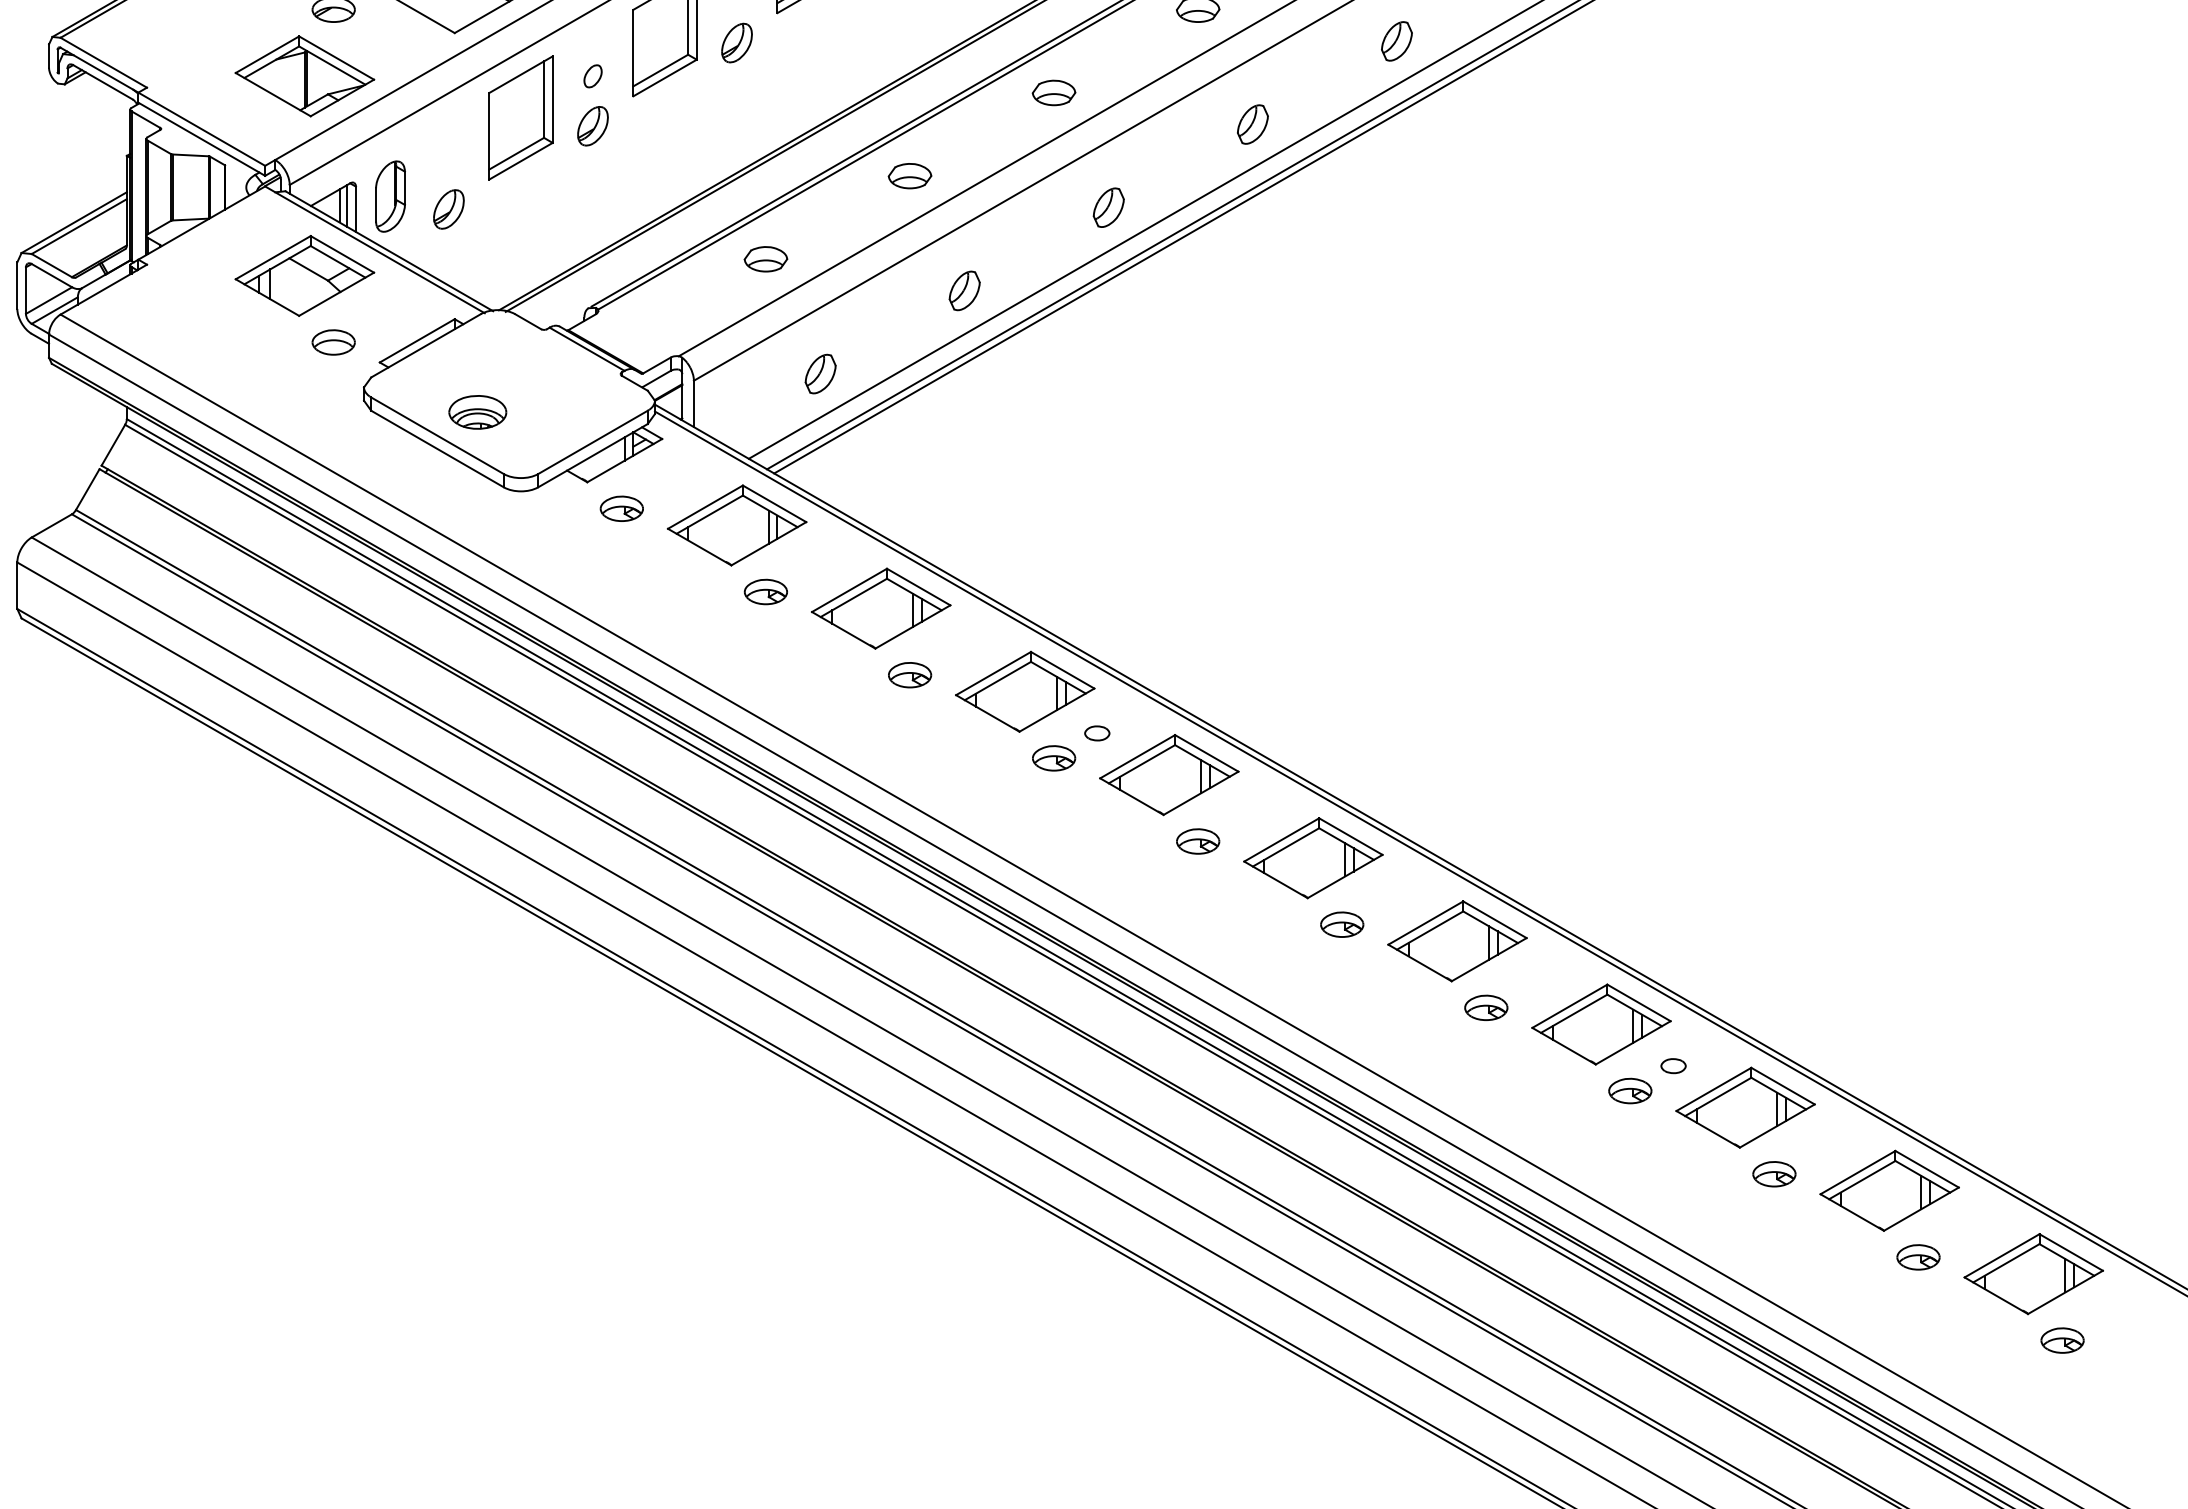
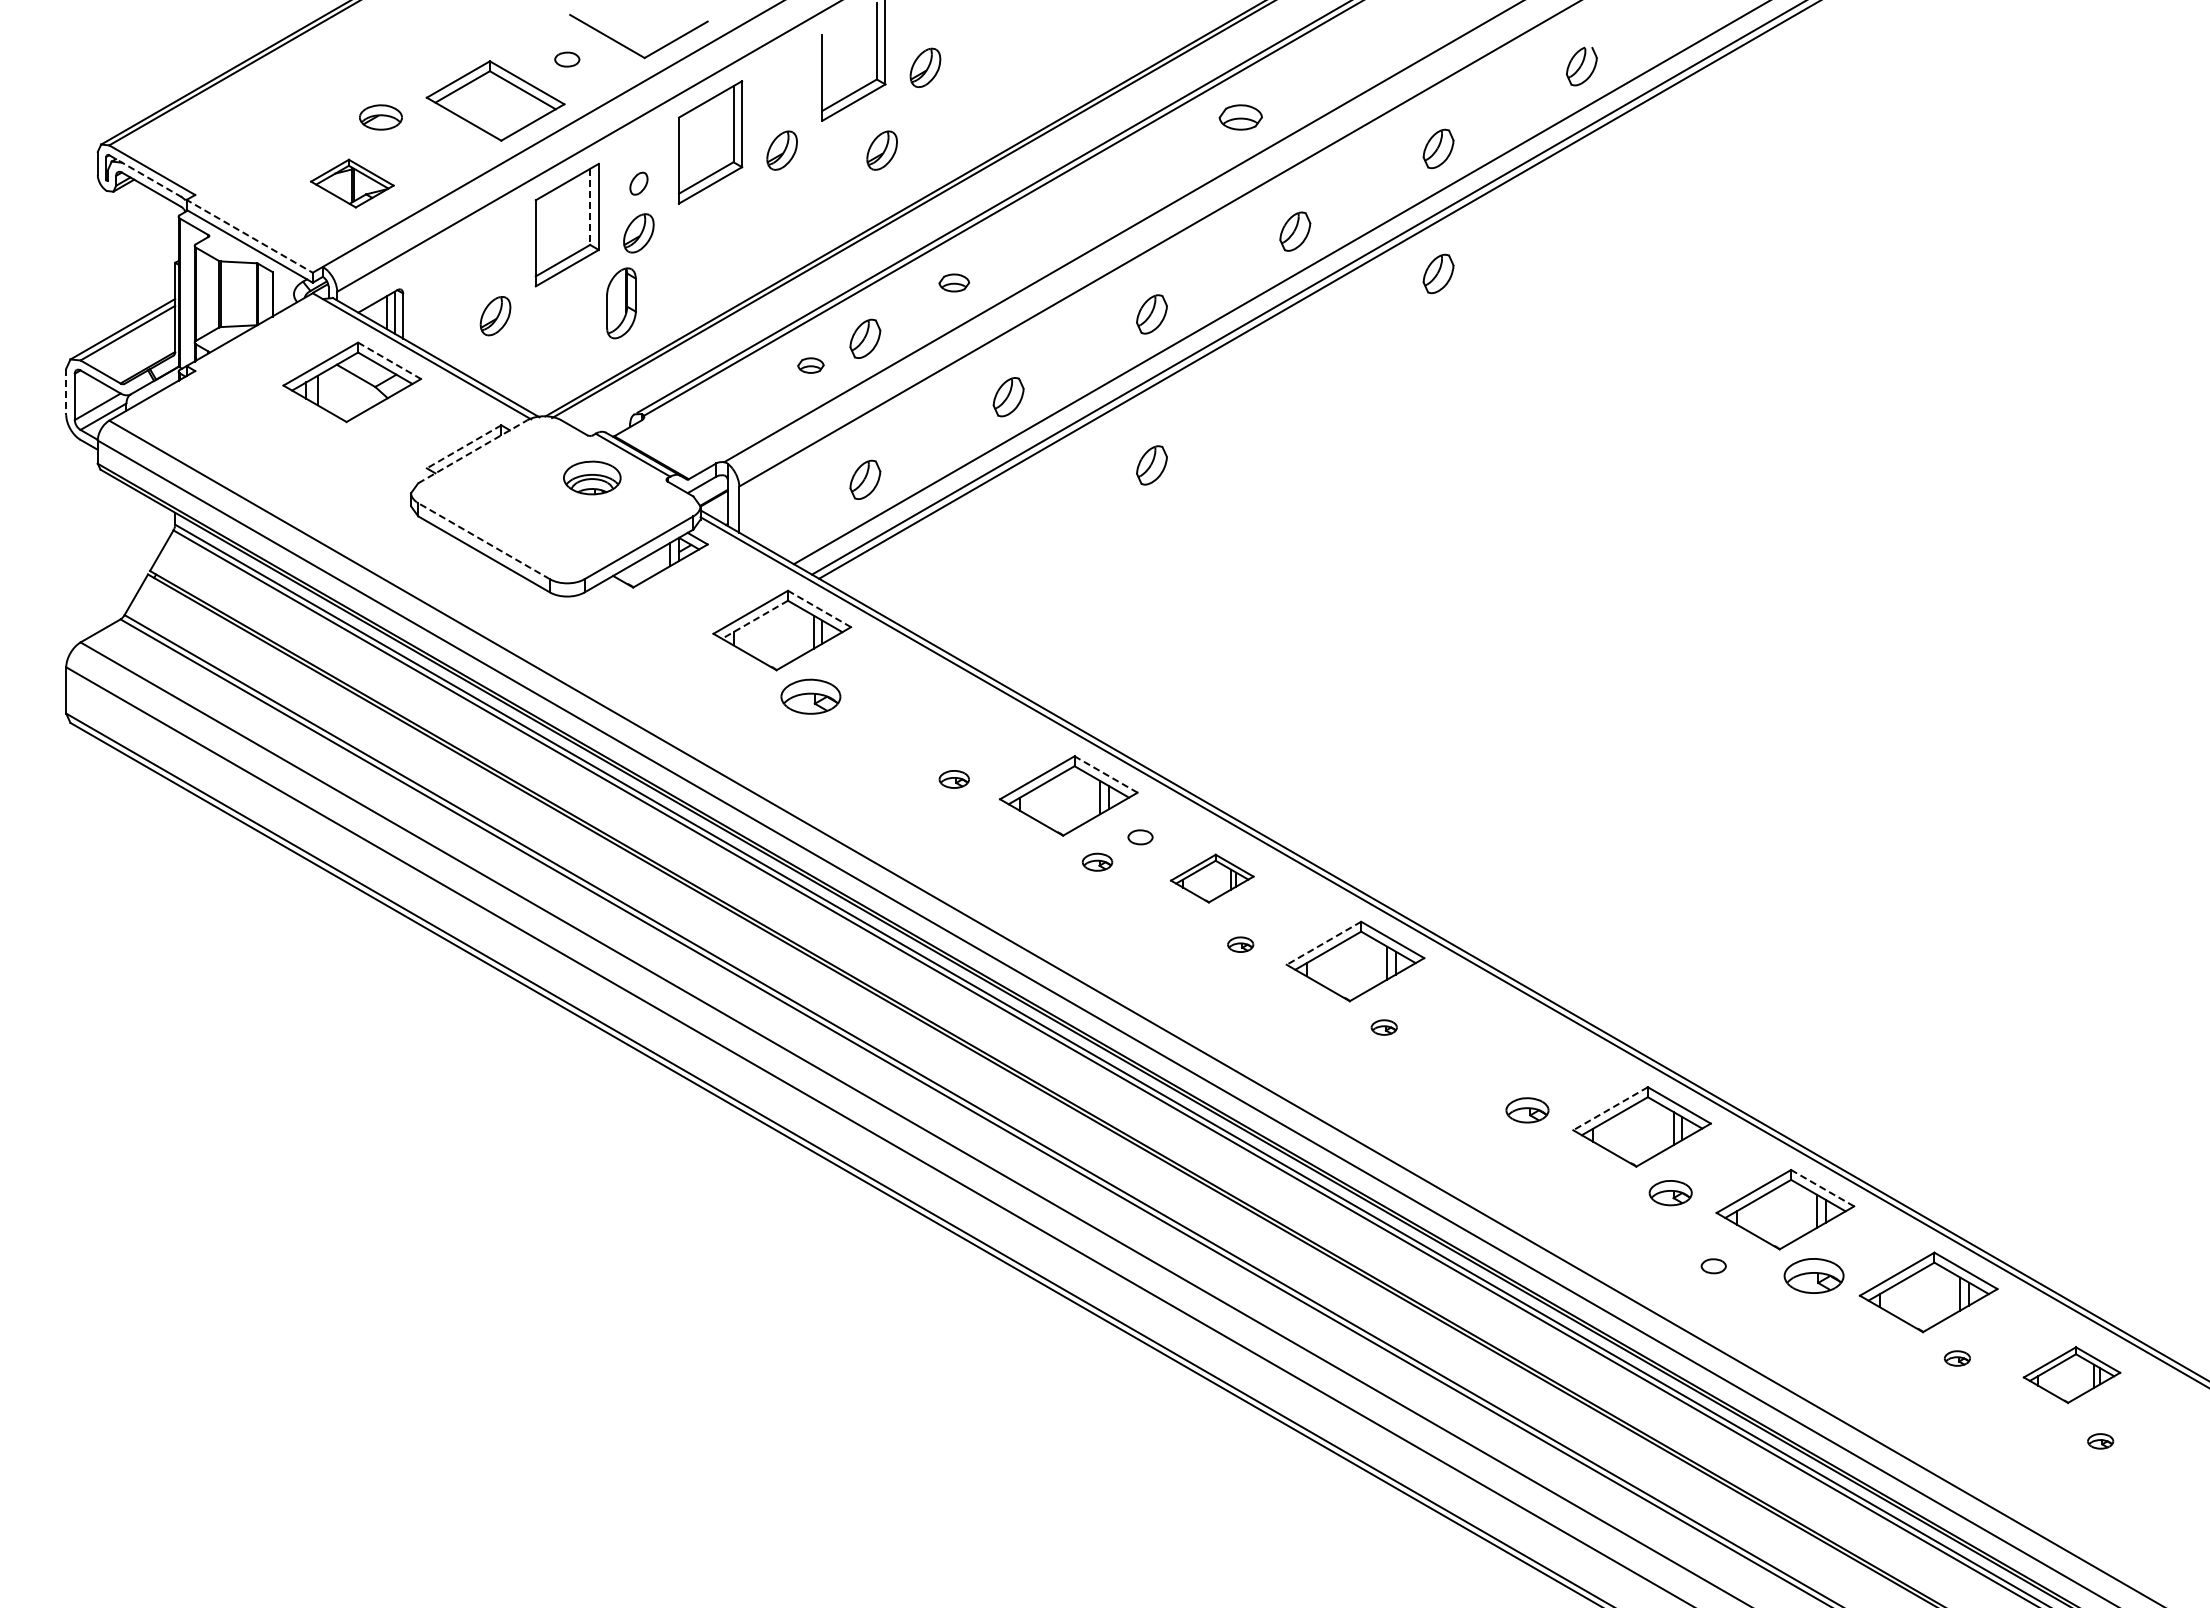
part: (836, 42) -> (881, 150), added
part: (305, 76) -> (352, 183), size x0.6
part: (1054, 93) -> (1097, 200), removed
line: (544, 100) -> (590, 207), solid -> dashed
line: (163, 107) -> (211, 214), solid -> dashed
part: (1396, 166) -> (1438, 273), added
part: (910, 175) -> (954, 282), size x0.7
part: (390, 196) -> (621, 303), moved
part: (820, 231) -> (865, 338), added
line: (343, 255) -> (390, 361), solid -> dashed
part: (765, 259) -> (810, 365), size x0.6
line: (17, 286) -> (66, 392), solid -> dashed
line: (416, 341) -> (463, 447), solid -> dashed
part: (333, 342) -> (380, 448), removed
line: (425, 345) -> (472, 451), solid -> dashed
part: (1108, 359) -> (1151, 465), added
part: (478, 411) -> (592, 477), moved
line: (436, 435) -> (483, 540), solid -> dashed
line: (774, 503) -> (819, 608), solid -> dashed
part: (621, 508) -> (667, 613), removed
line: (709, 515) -> (754, 620), solid -> dashed
part: (765, 591) -> (810, 696), size x1.4
part: (881, 608) -> (925, 713), removed
line: (1062, 670) -> (1105, 774), solid -> dashed
part: (910, 675) -> (954, 779), size x0.7
part: (1054, 758) -> (1097, 862), size x0.7
part: (1169, 774) -> (1212, 878), size x0.6
line: (1281, 840) -> (1323, 943), solid -> dashed
part: (1197, 841) -> (1240, 944), size x0.6
part: (1342, 924) -> (1384, 1027), size x0.6
part: (1457, 940) -> (1498, 1043), removed
line: (1569, 1007) -> (1610, 1109), solid -> dashed
part: (1673, 1066) -> (1713, 1266), moved
line: (1782, 1085) -> (1822, 1187), solid -> dashed
part: (1773, 1173) -> (1813, 1275), size x1.4
part: (1918, 1257) -> (1957, 1358), size x0.6
part: (2033, 1273) -> (2071, 1374), size x0.7
part: (2062, 1340) -> (2100, 1441), size x0.6

